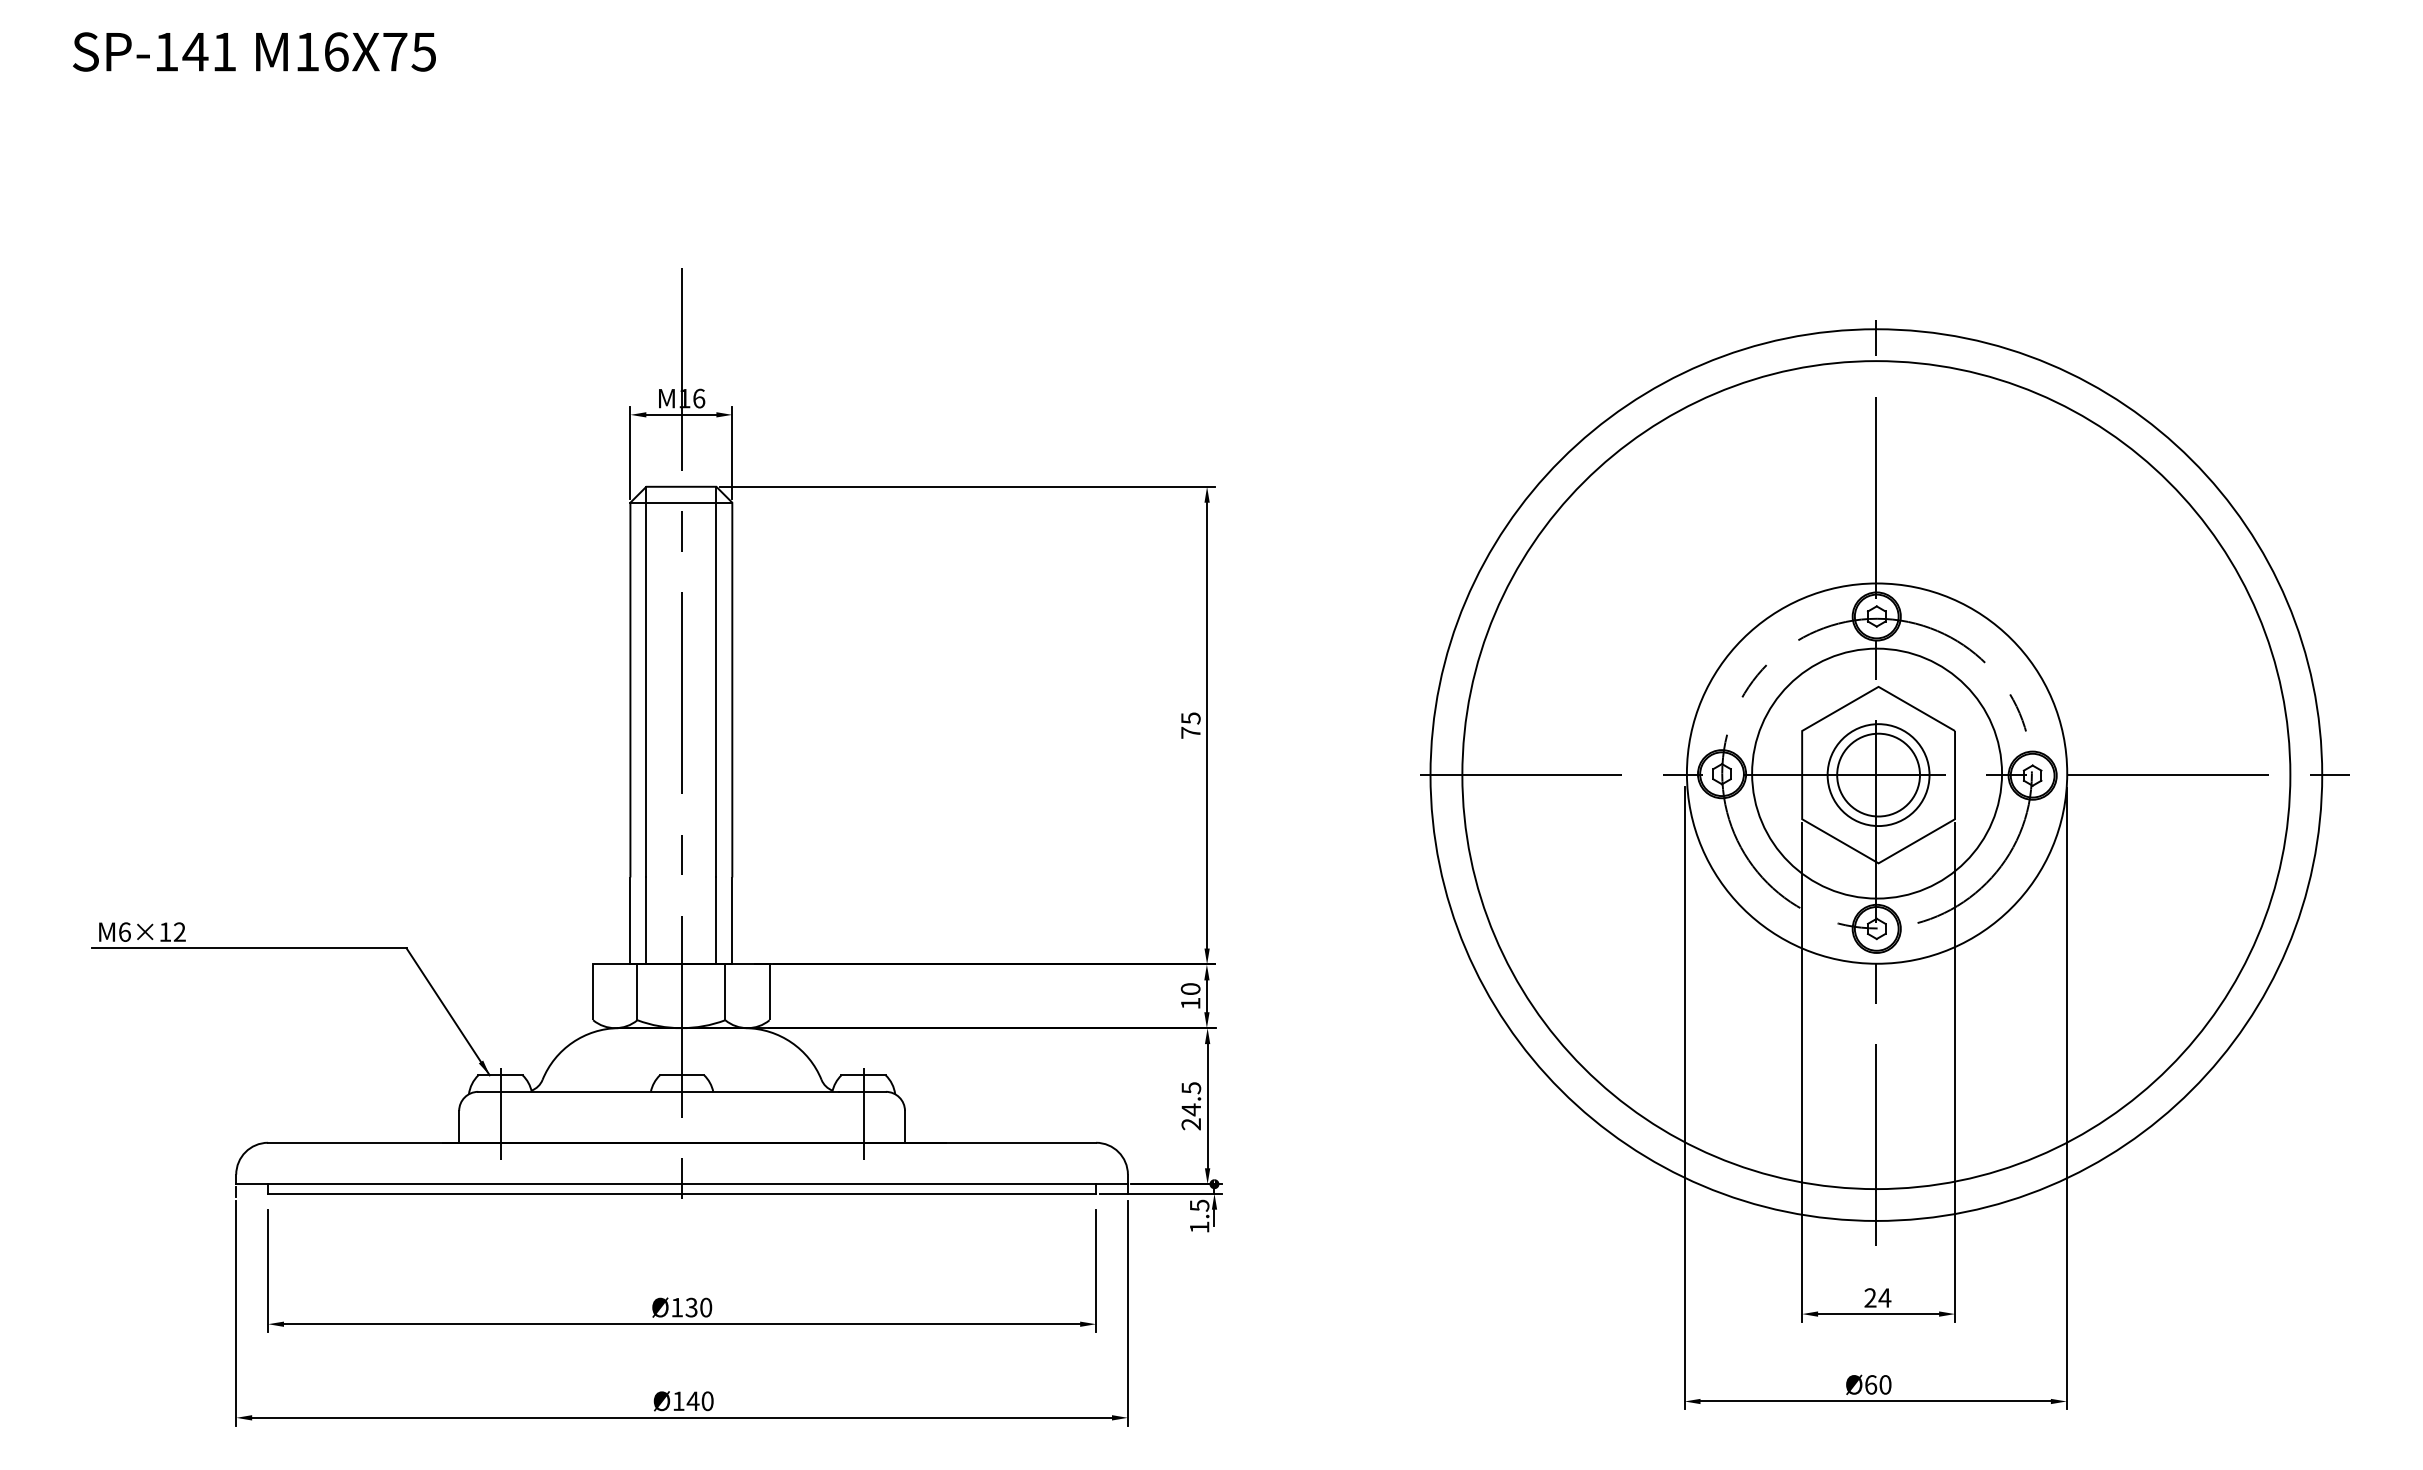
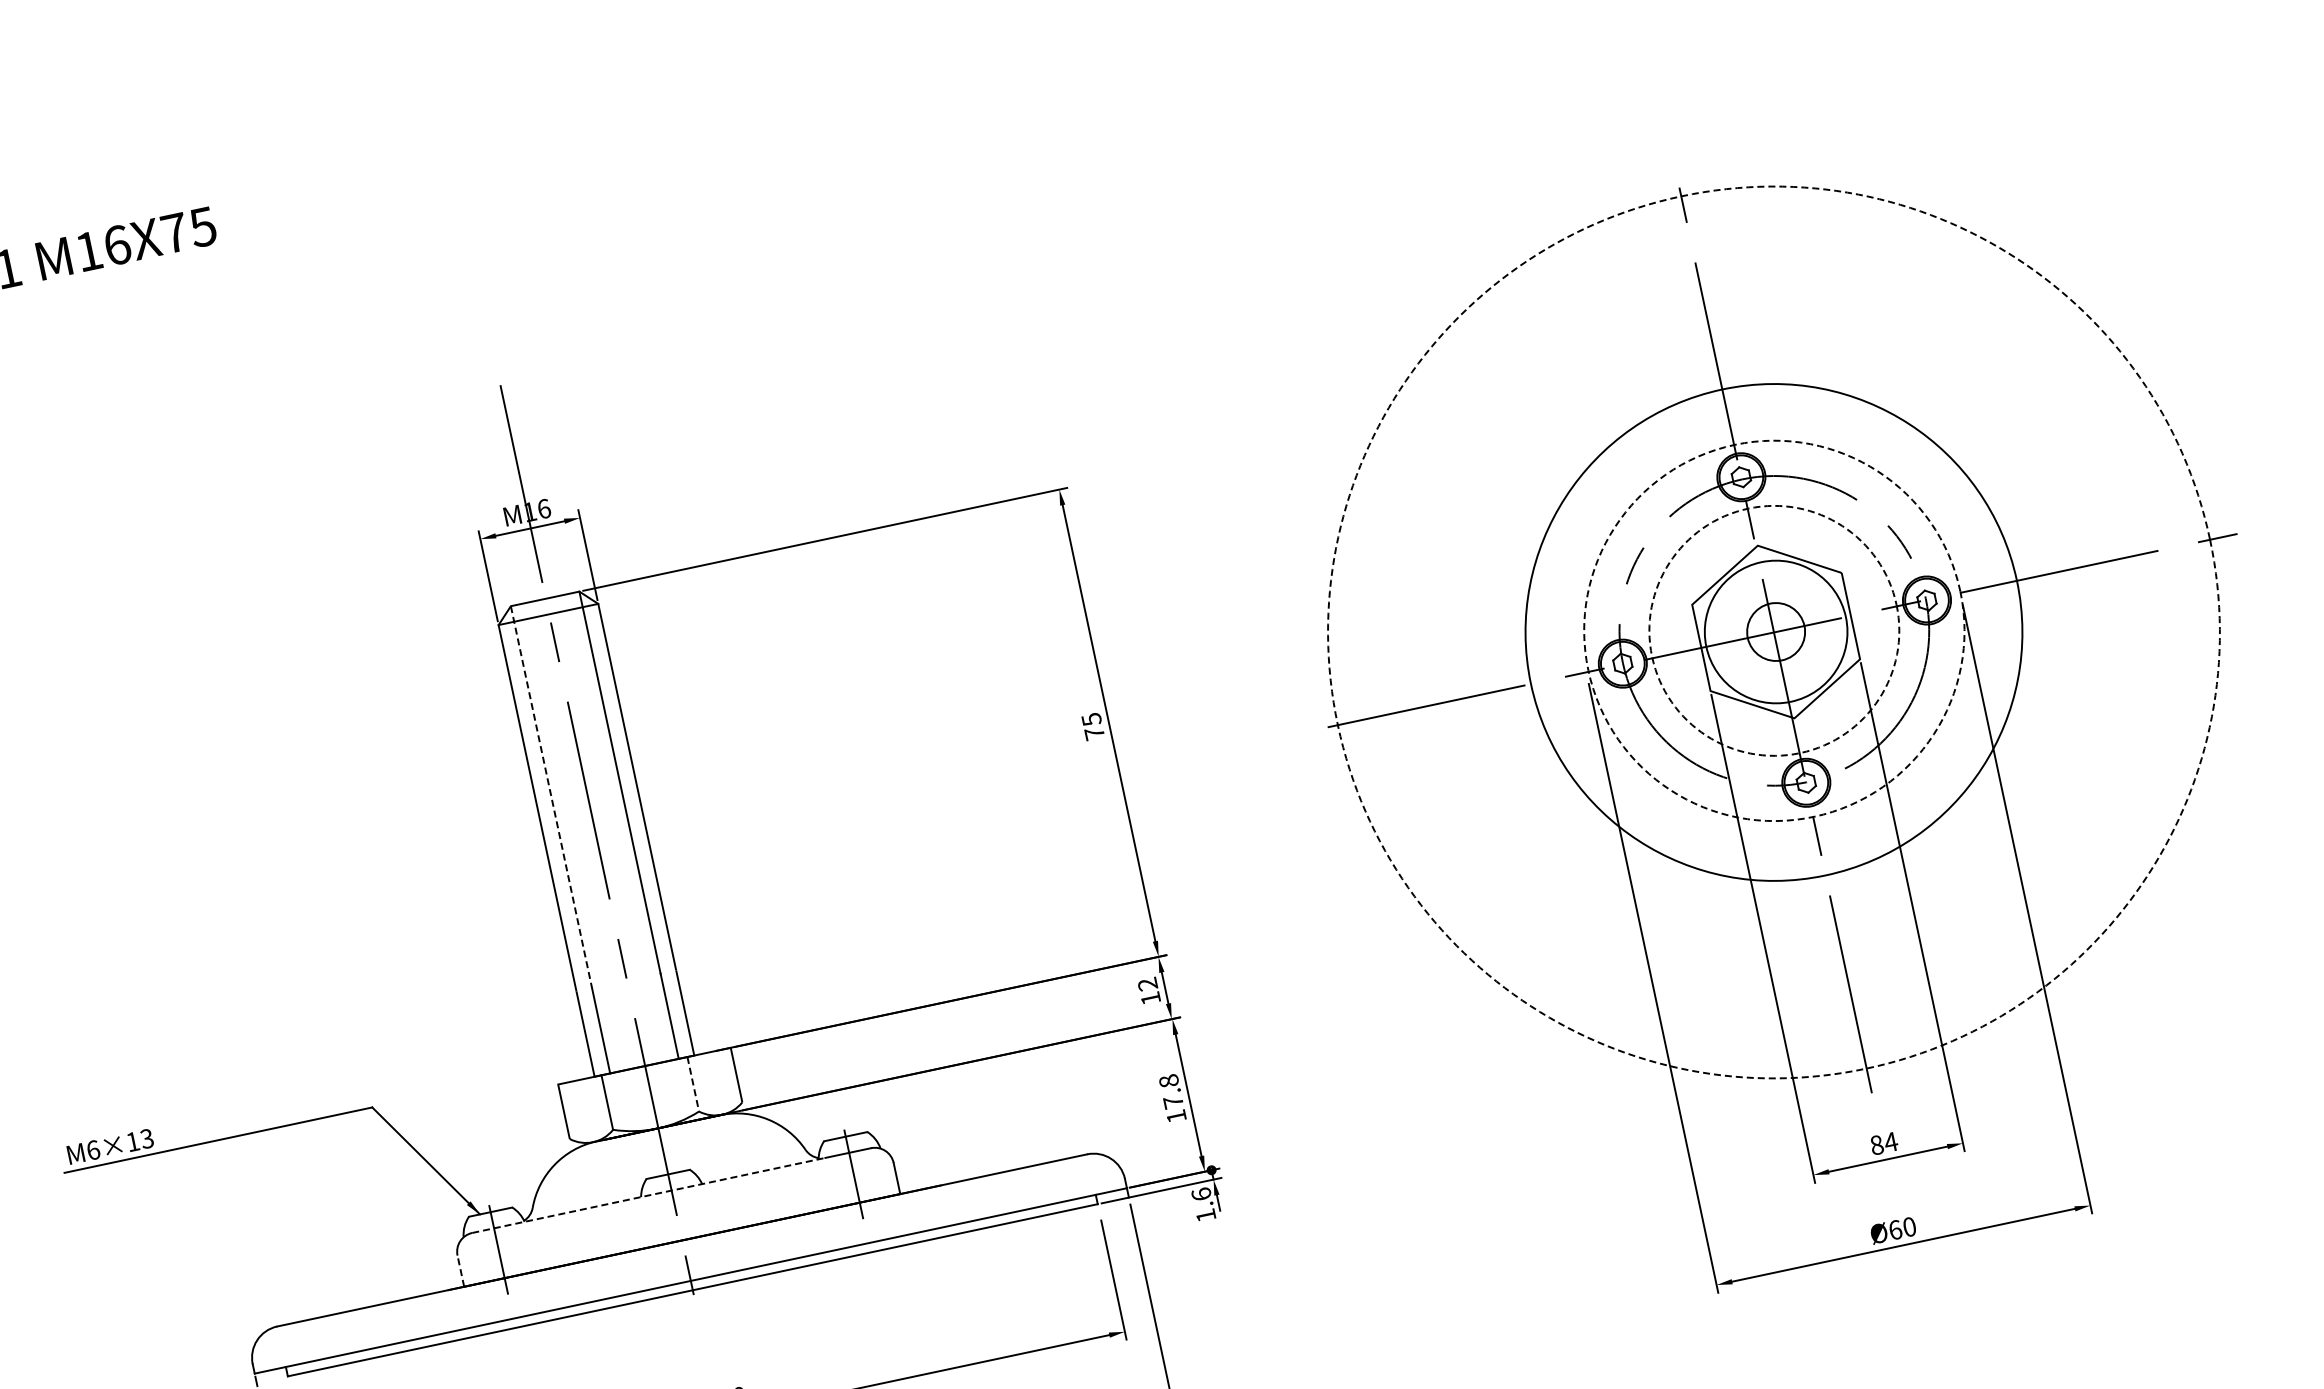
line: (646, 682) -> (551, 797), solid -> dashed
circle: (1876, 773) -> (1773, 630), solid -> dashed
circle: (1877, 773) -> (1774, 630), solid -> dashed
circle: (1876, 774) -> (1773, 631), solid -> dashed
circle: (1878, 774) -> (1775, 631), size x0.7
circle: (1876, 775) -> (1774, 632), size x0.6
circle: (1878, 775) -> (1776, 632), size x1.4
text: (179, 932) -> (146, 1139), M6×12 -> M6×13
text: (1190, 989) -> (1147, 984), 10 -> 12
line: (725, 992) -> (693, 1084), solid -> dashed
line: (658, 1091) -> (648, 1195), solid -> dashed
text: (1191, 1106) -> (1172, 1099), 24.5 -> 17.8
line: (459, 1126) -> (461, 1270), solid -> dashed
text: (1199, 1205) -> (1201, 1194), 1.5 -> 1.6
text: (1870, 1297) -> (1876, 1144), 24 -> 84

